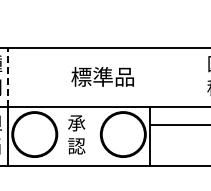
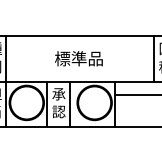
line: (200, 76) -> (153, 58), added
line: (7, 77) -> (5, 59), dashed -> solid
line: (61, 135) -> (47, 103), added
line: (91, 135) -> (70, 103), added

